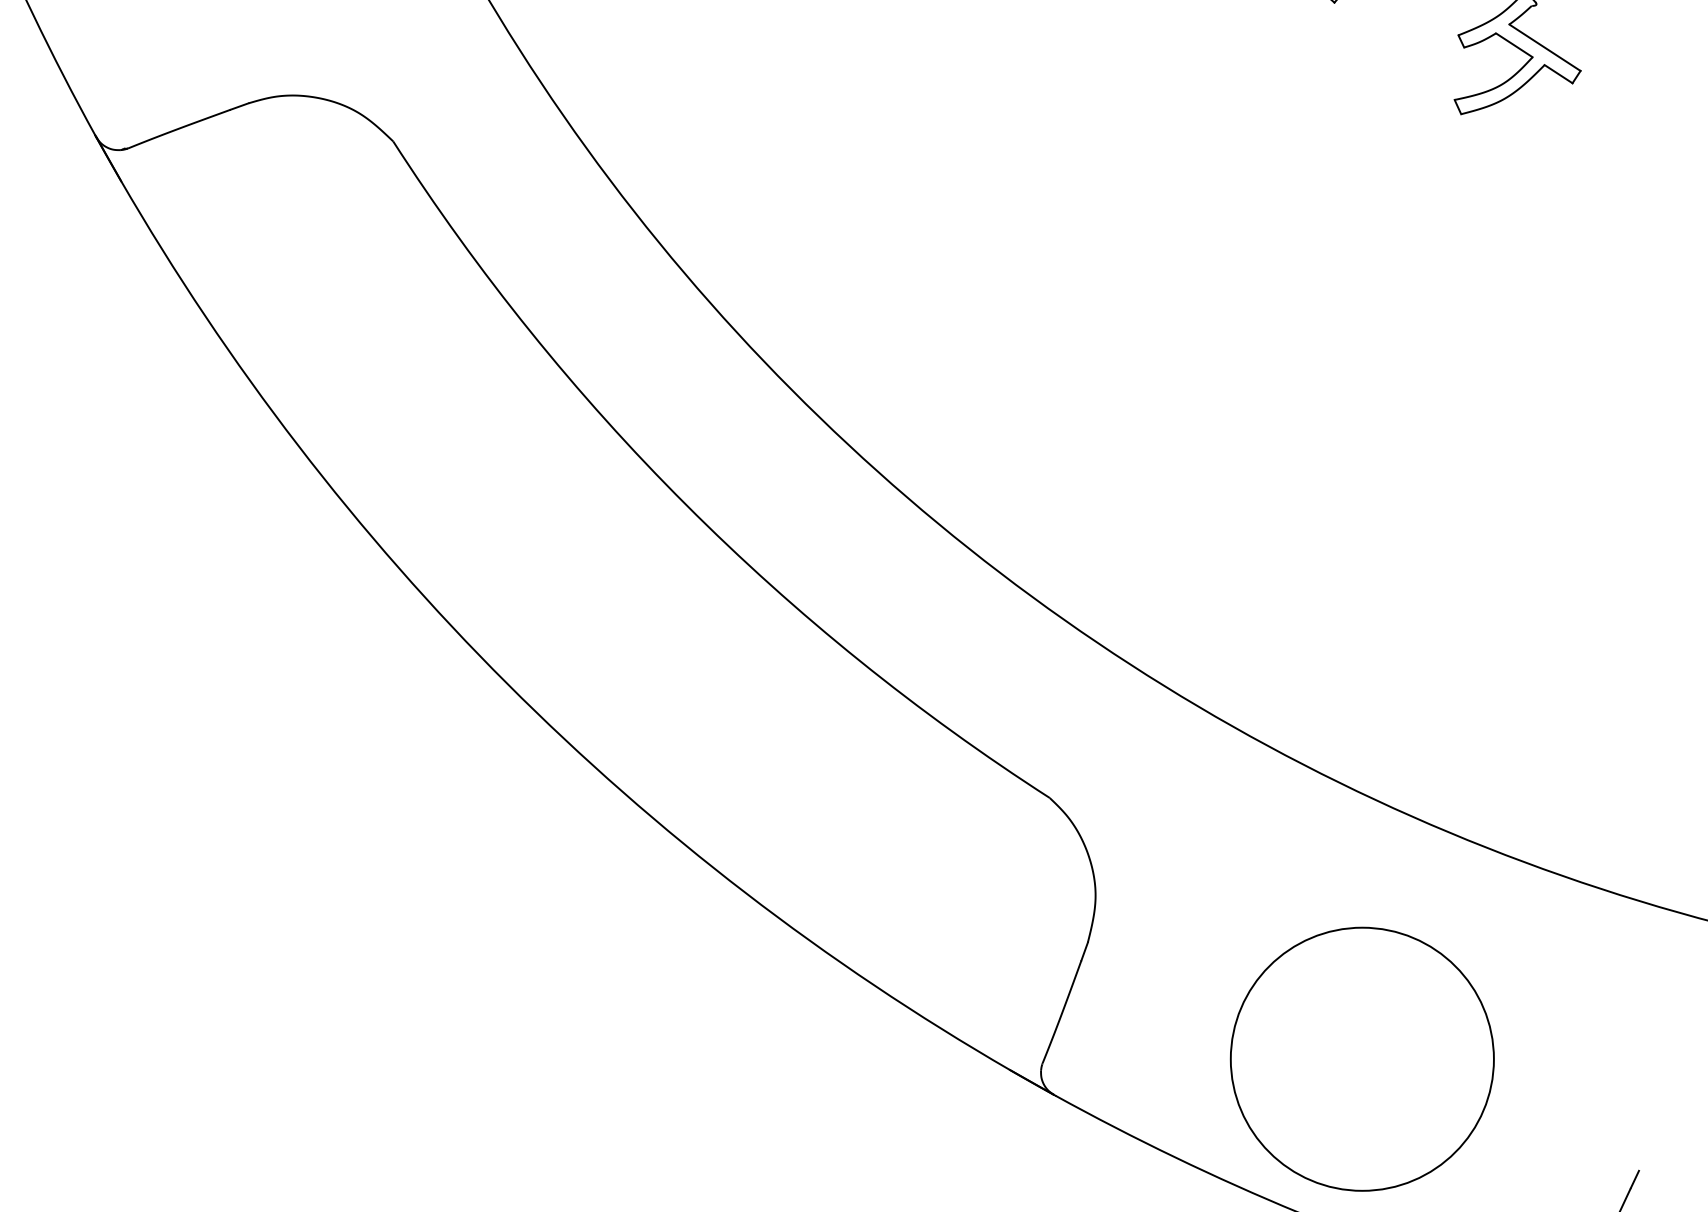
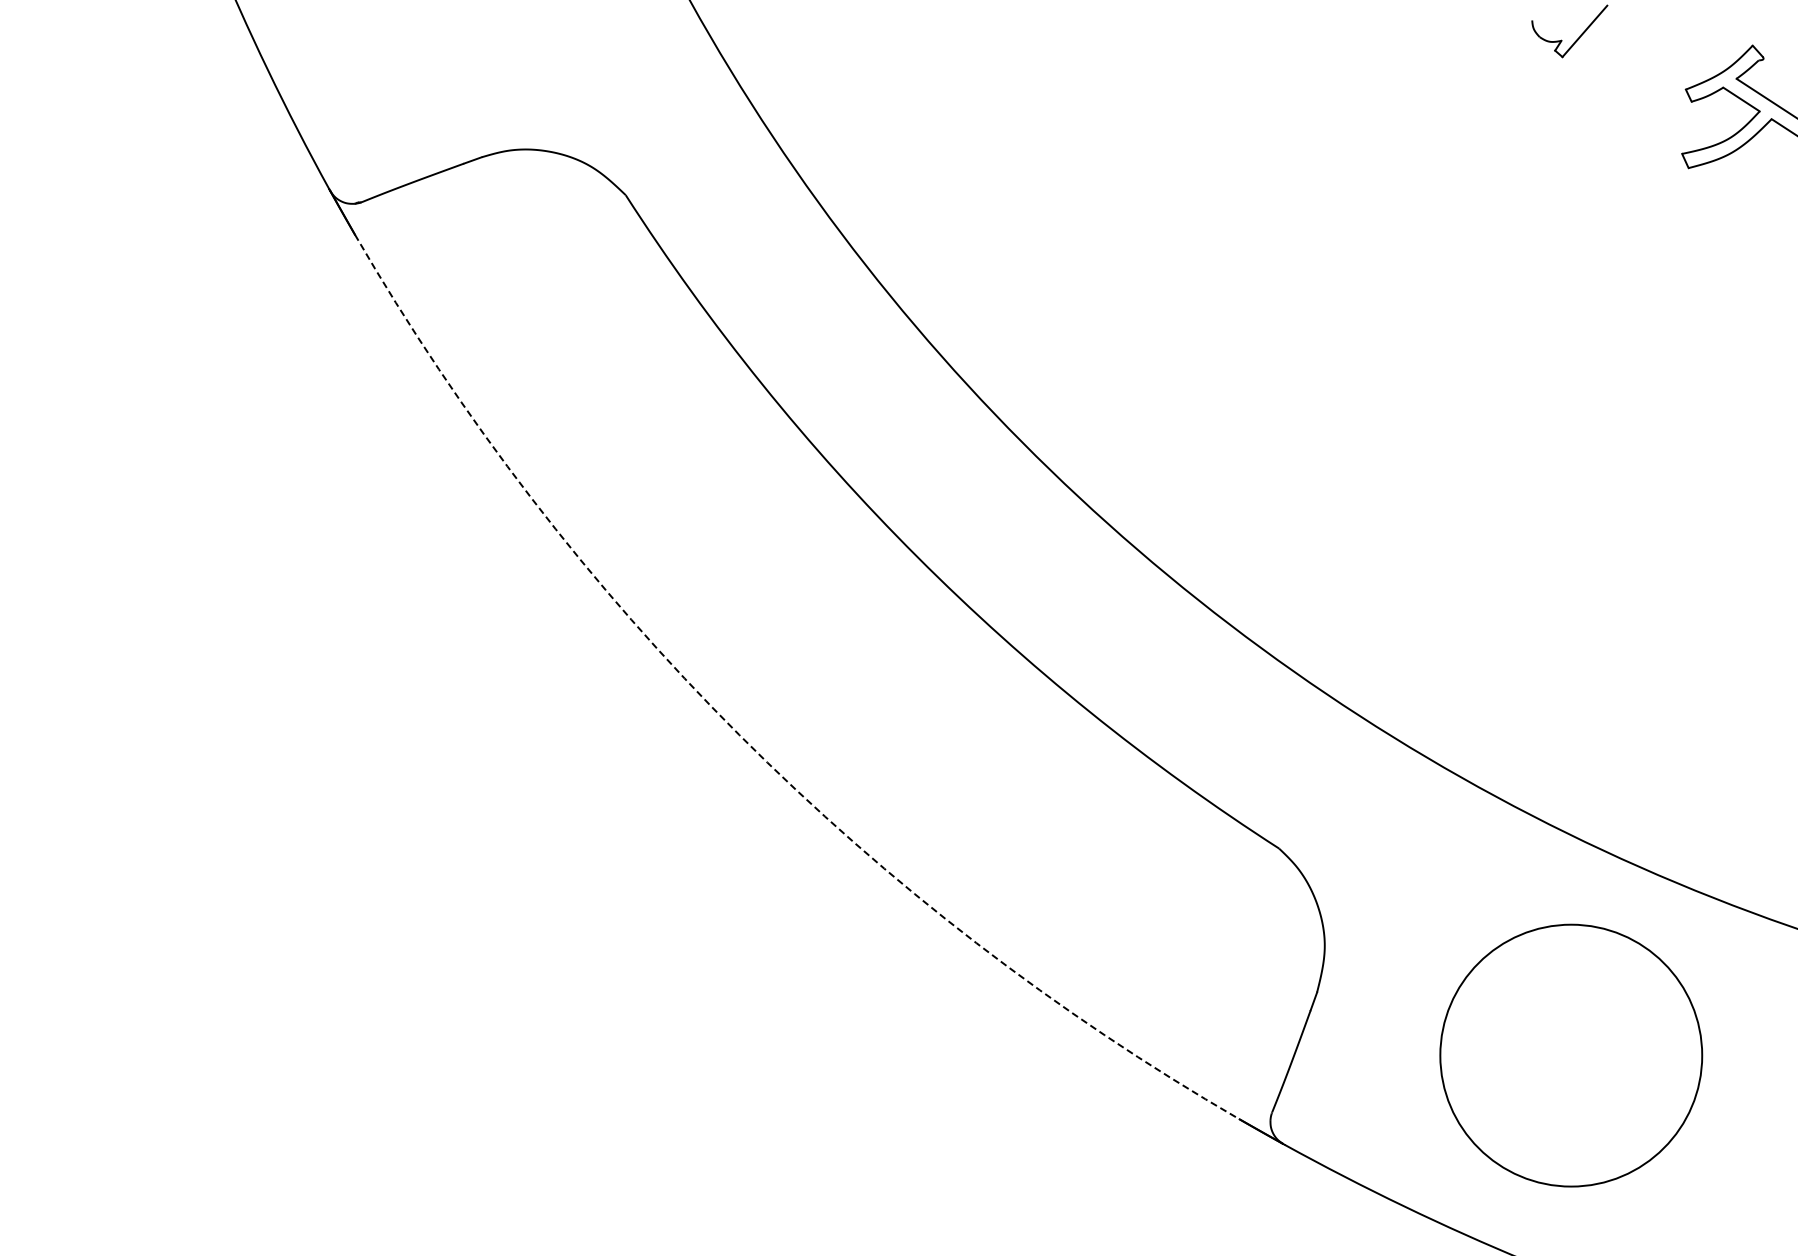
arc: (507, 683) -> (739, 734), solid -> dashed
circle: (1362, 1059) -> (1571, 1055), moved

